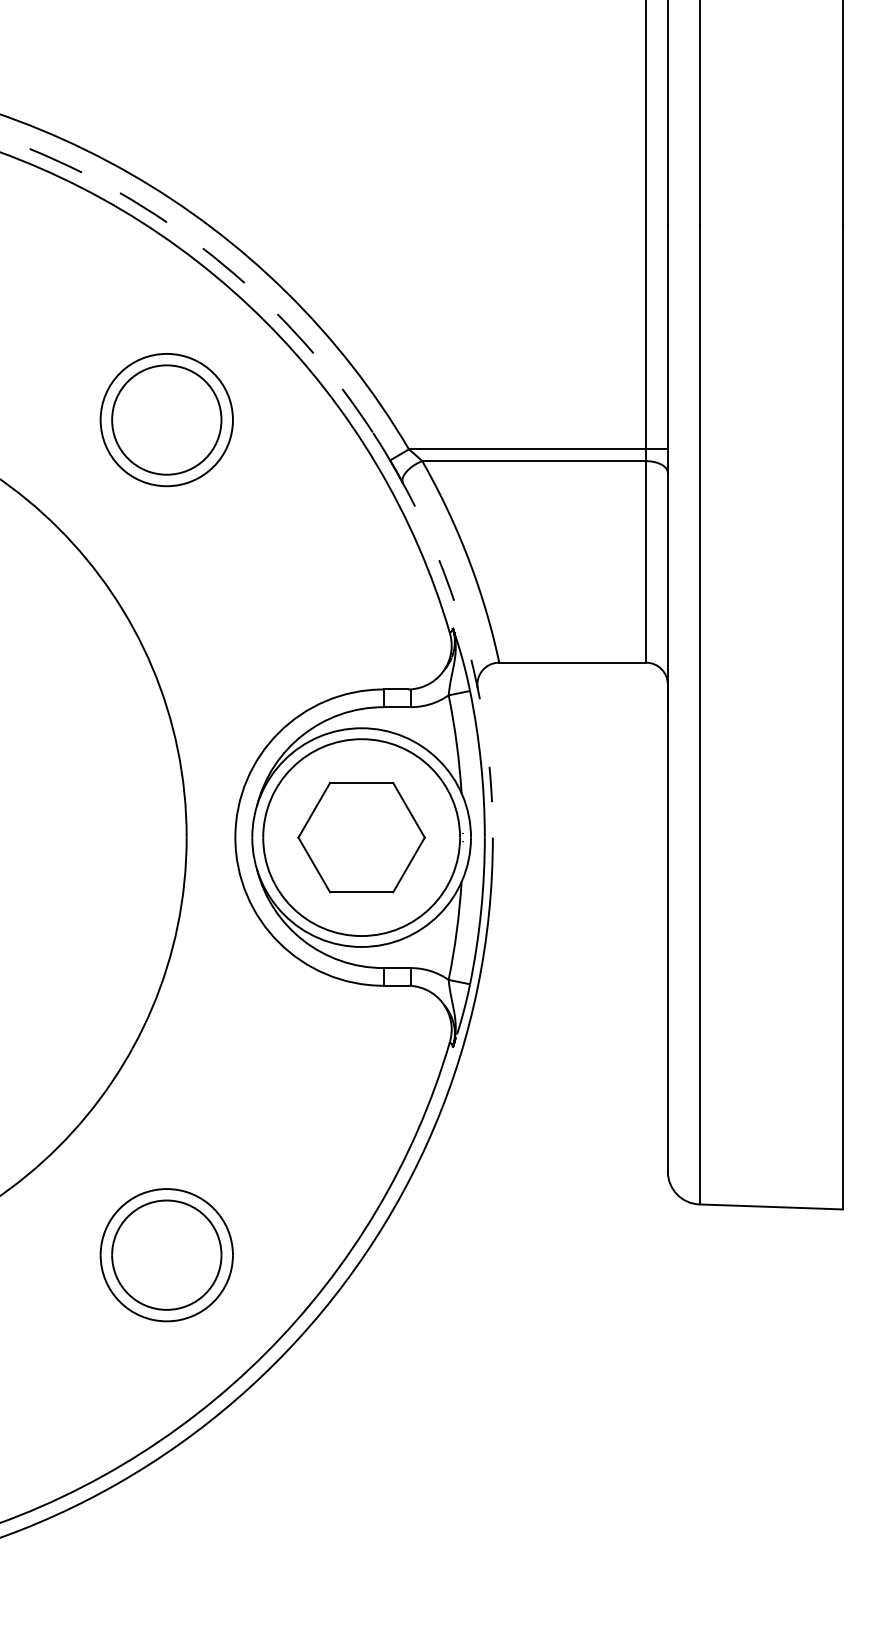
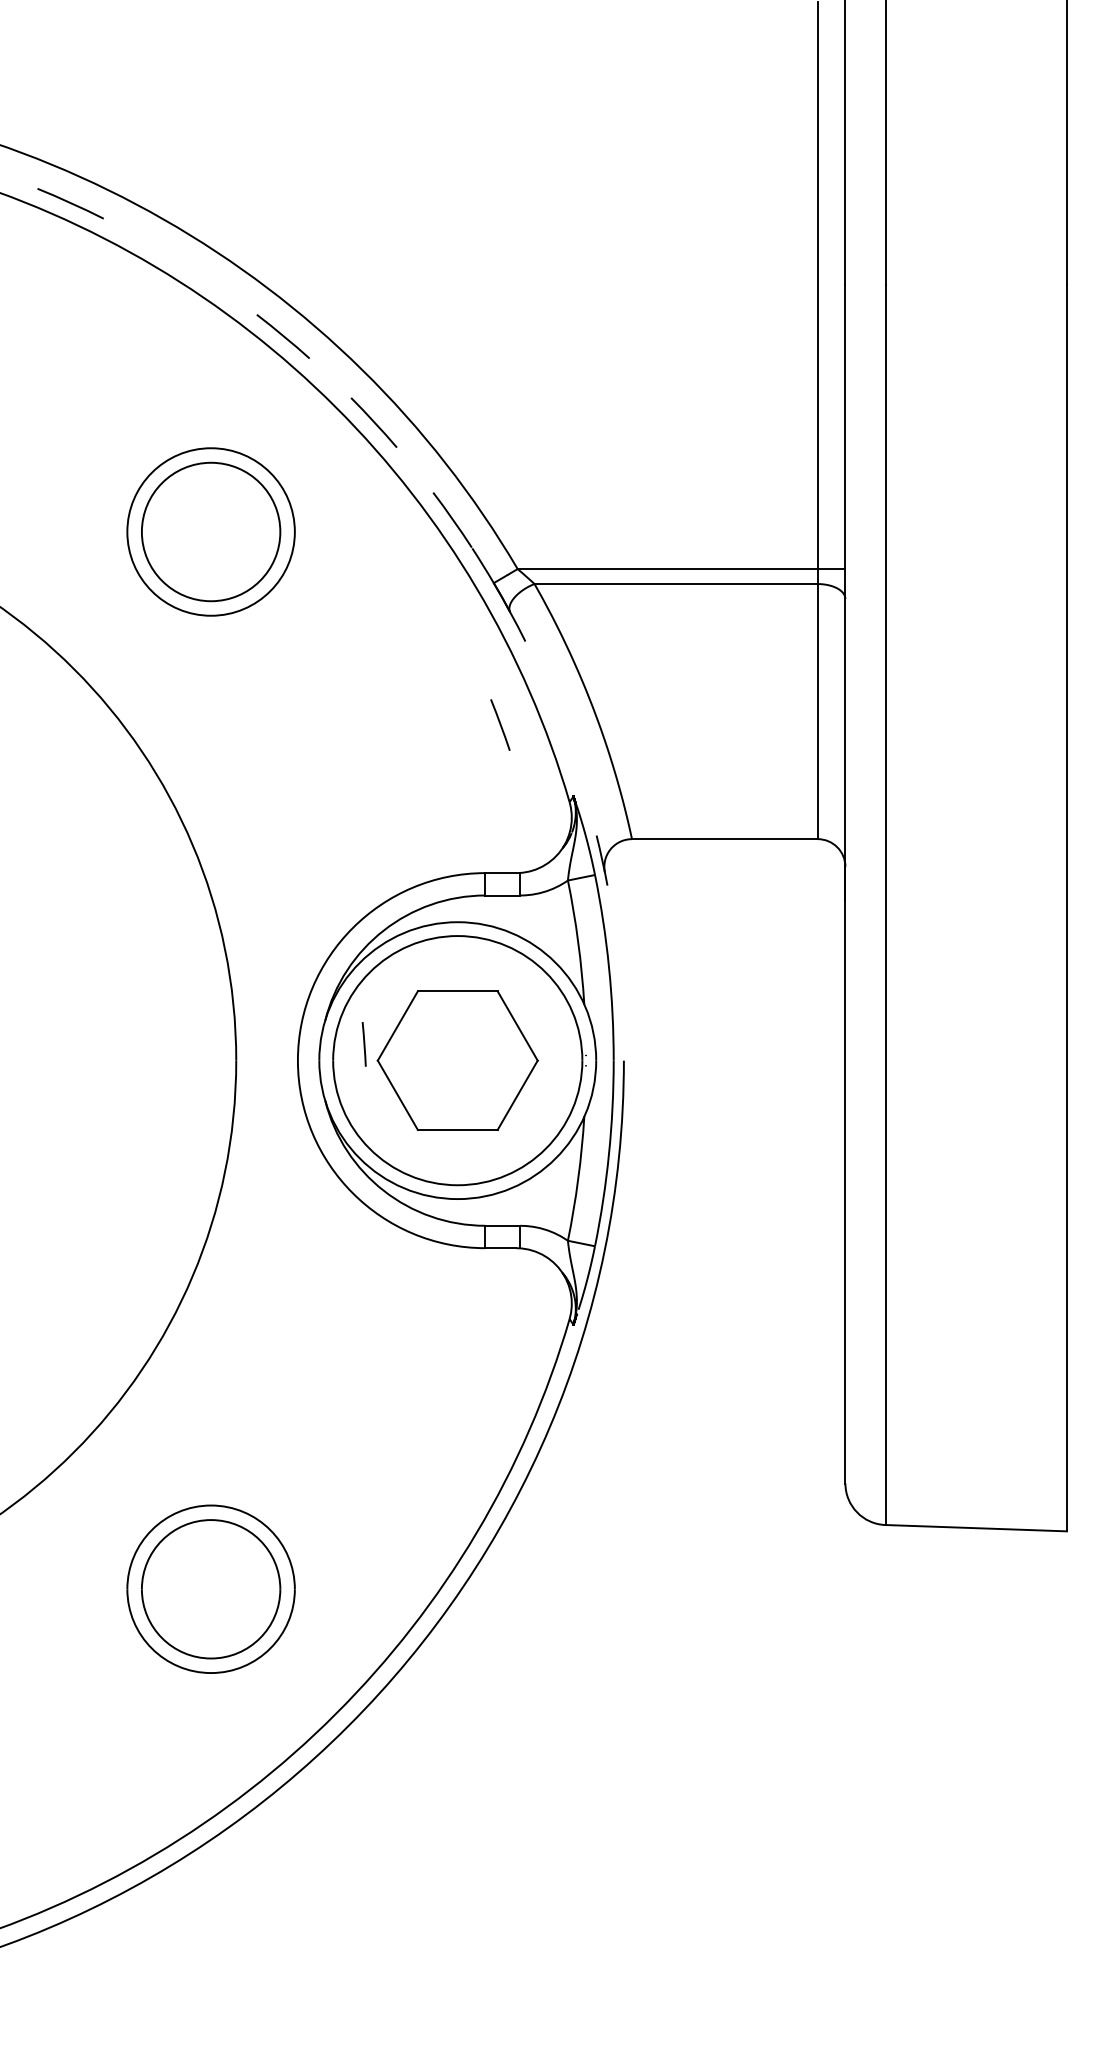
line: (143, 207) -> (181, 263), removed
line: (446, 580) -> (500, 724), moved
line: (490, 784) -> (363, 1044), moved

